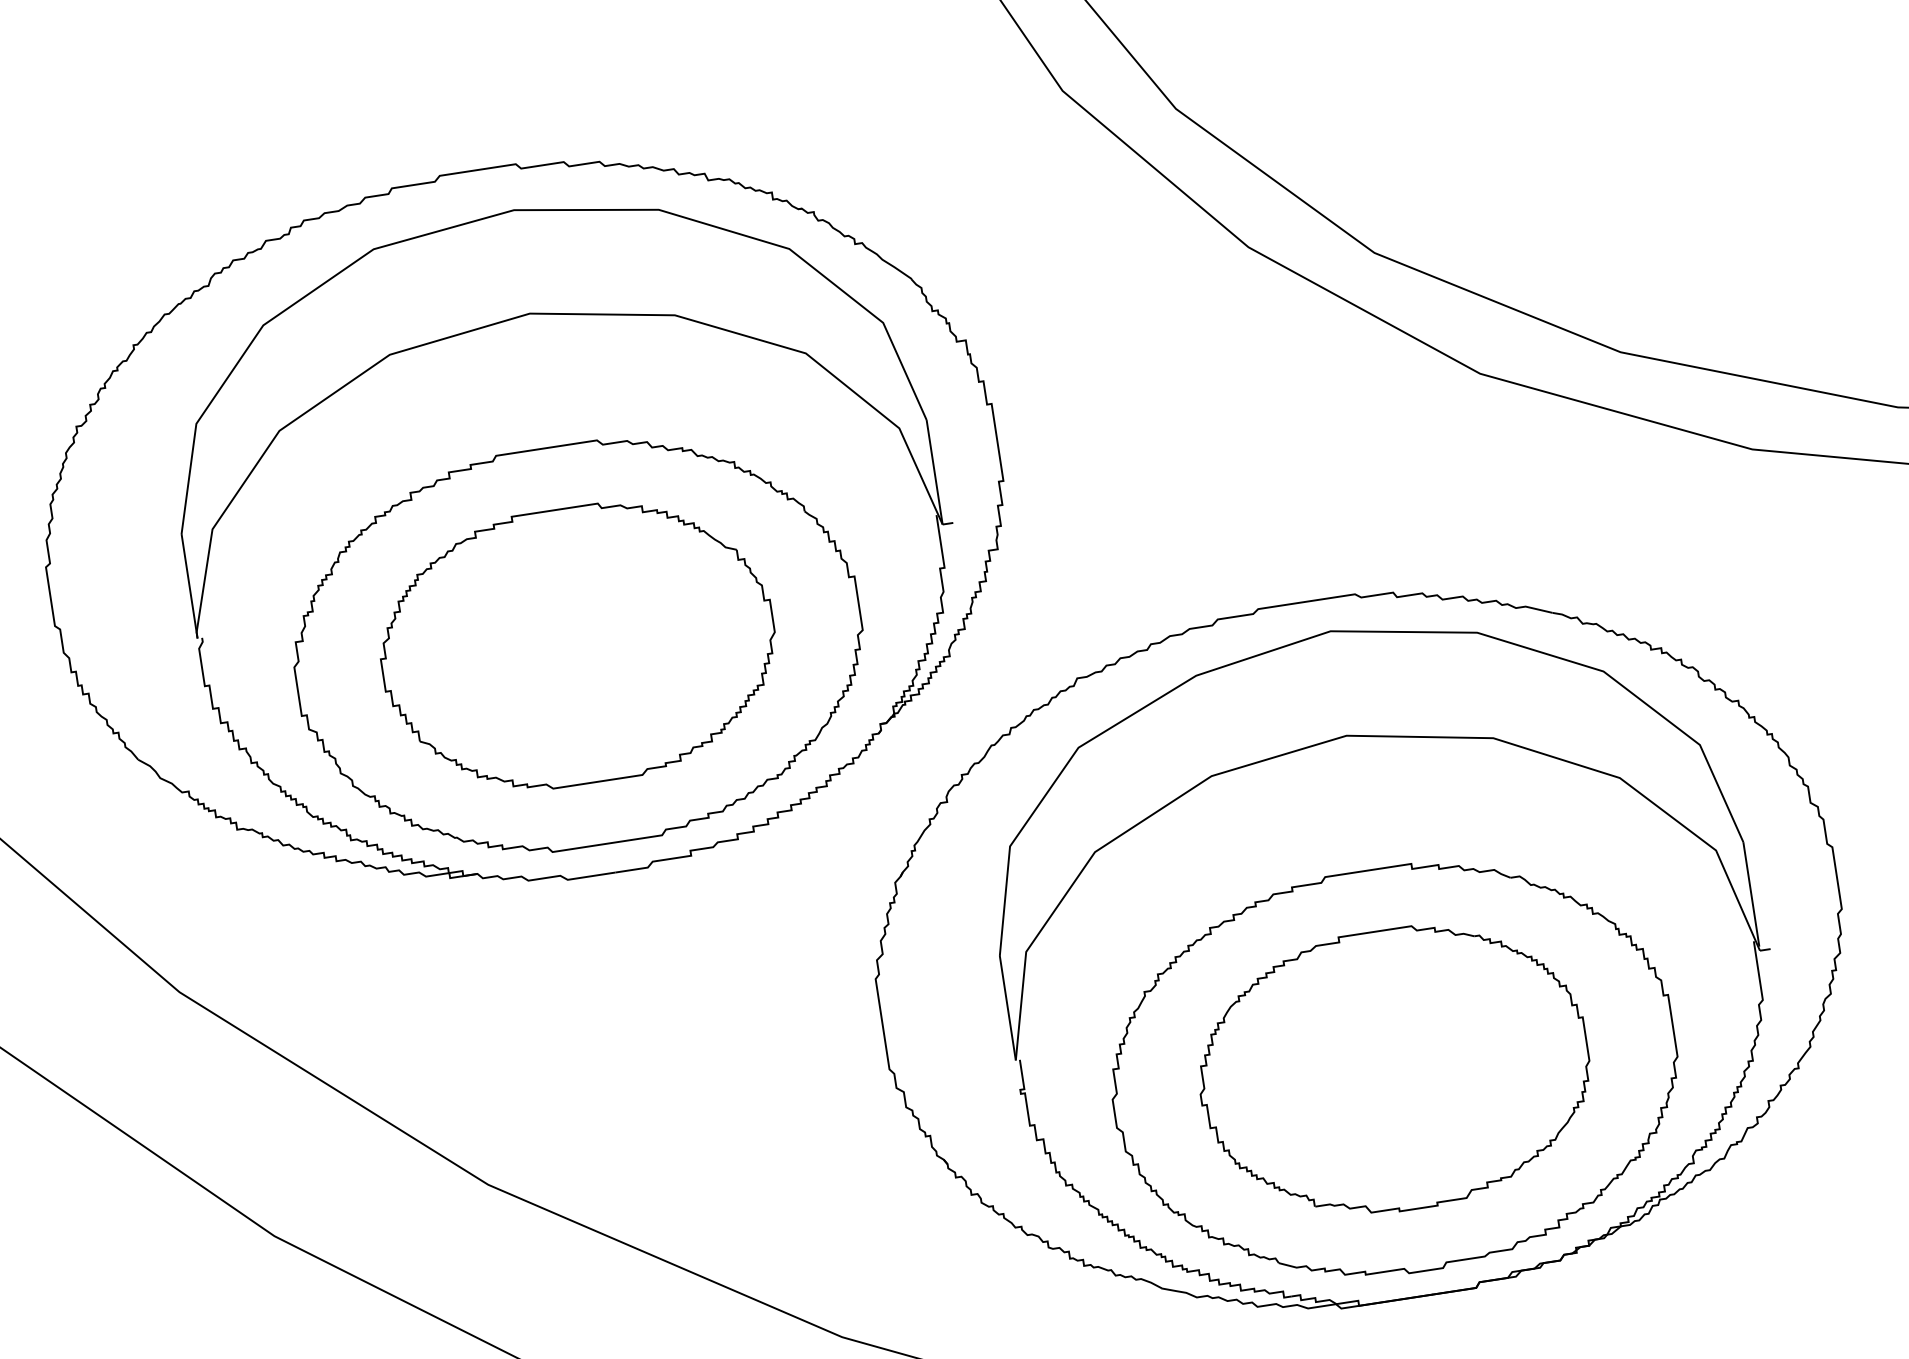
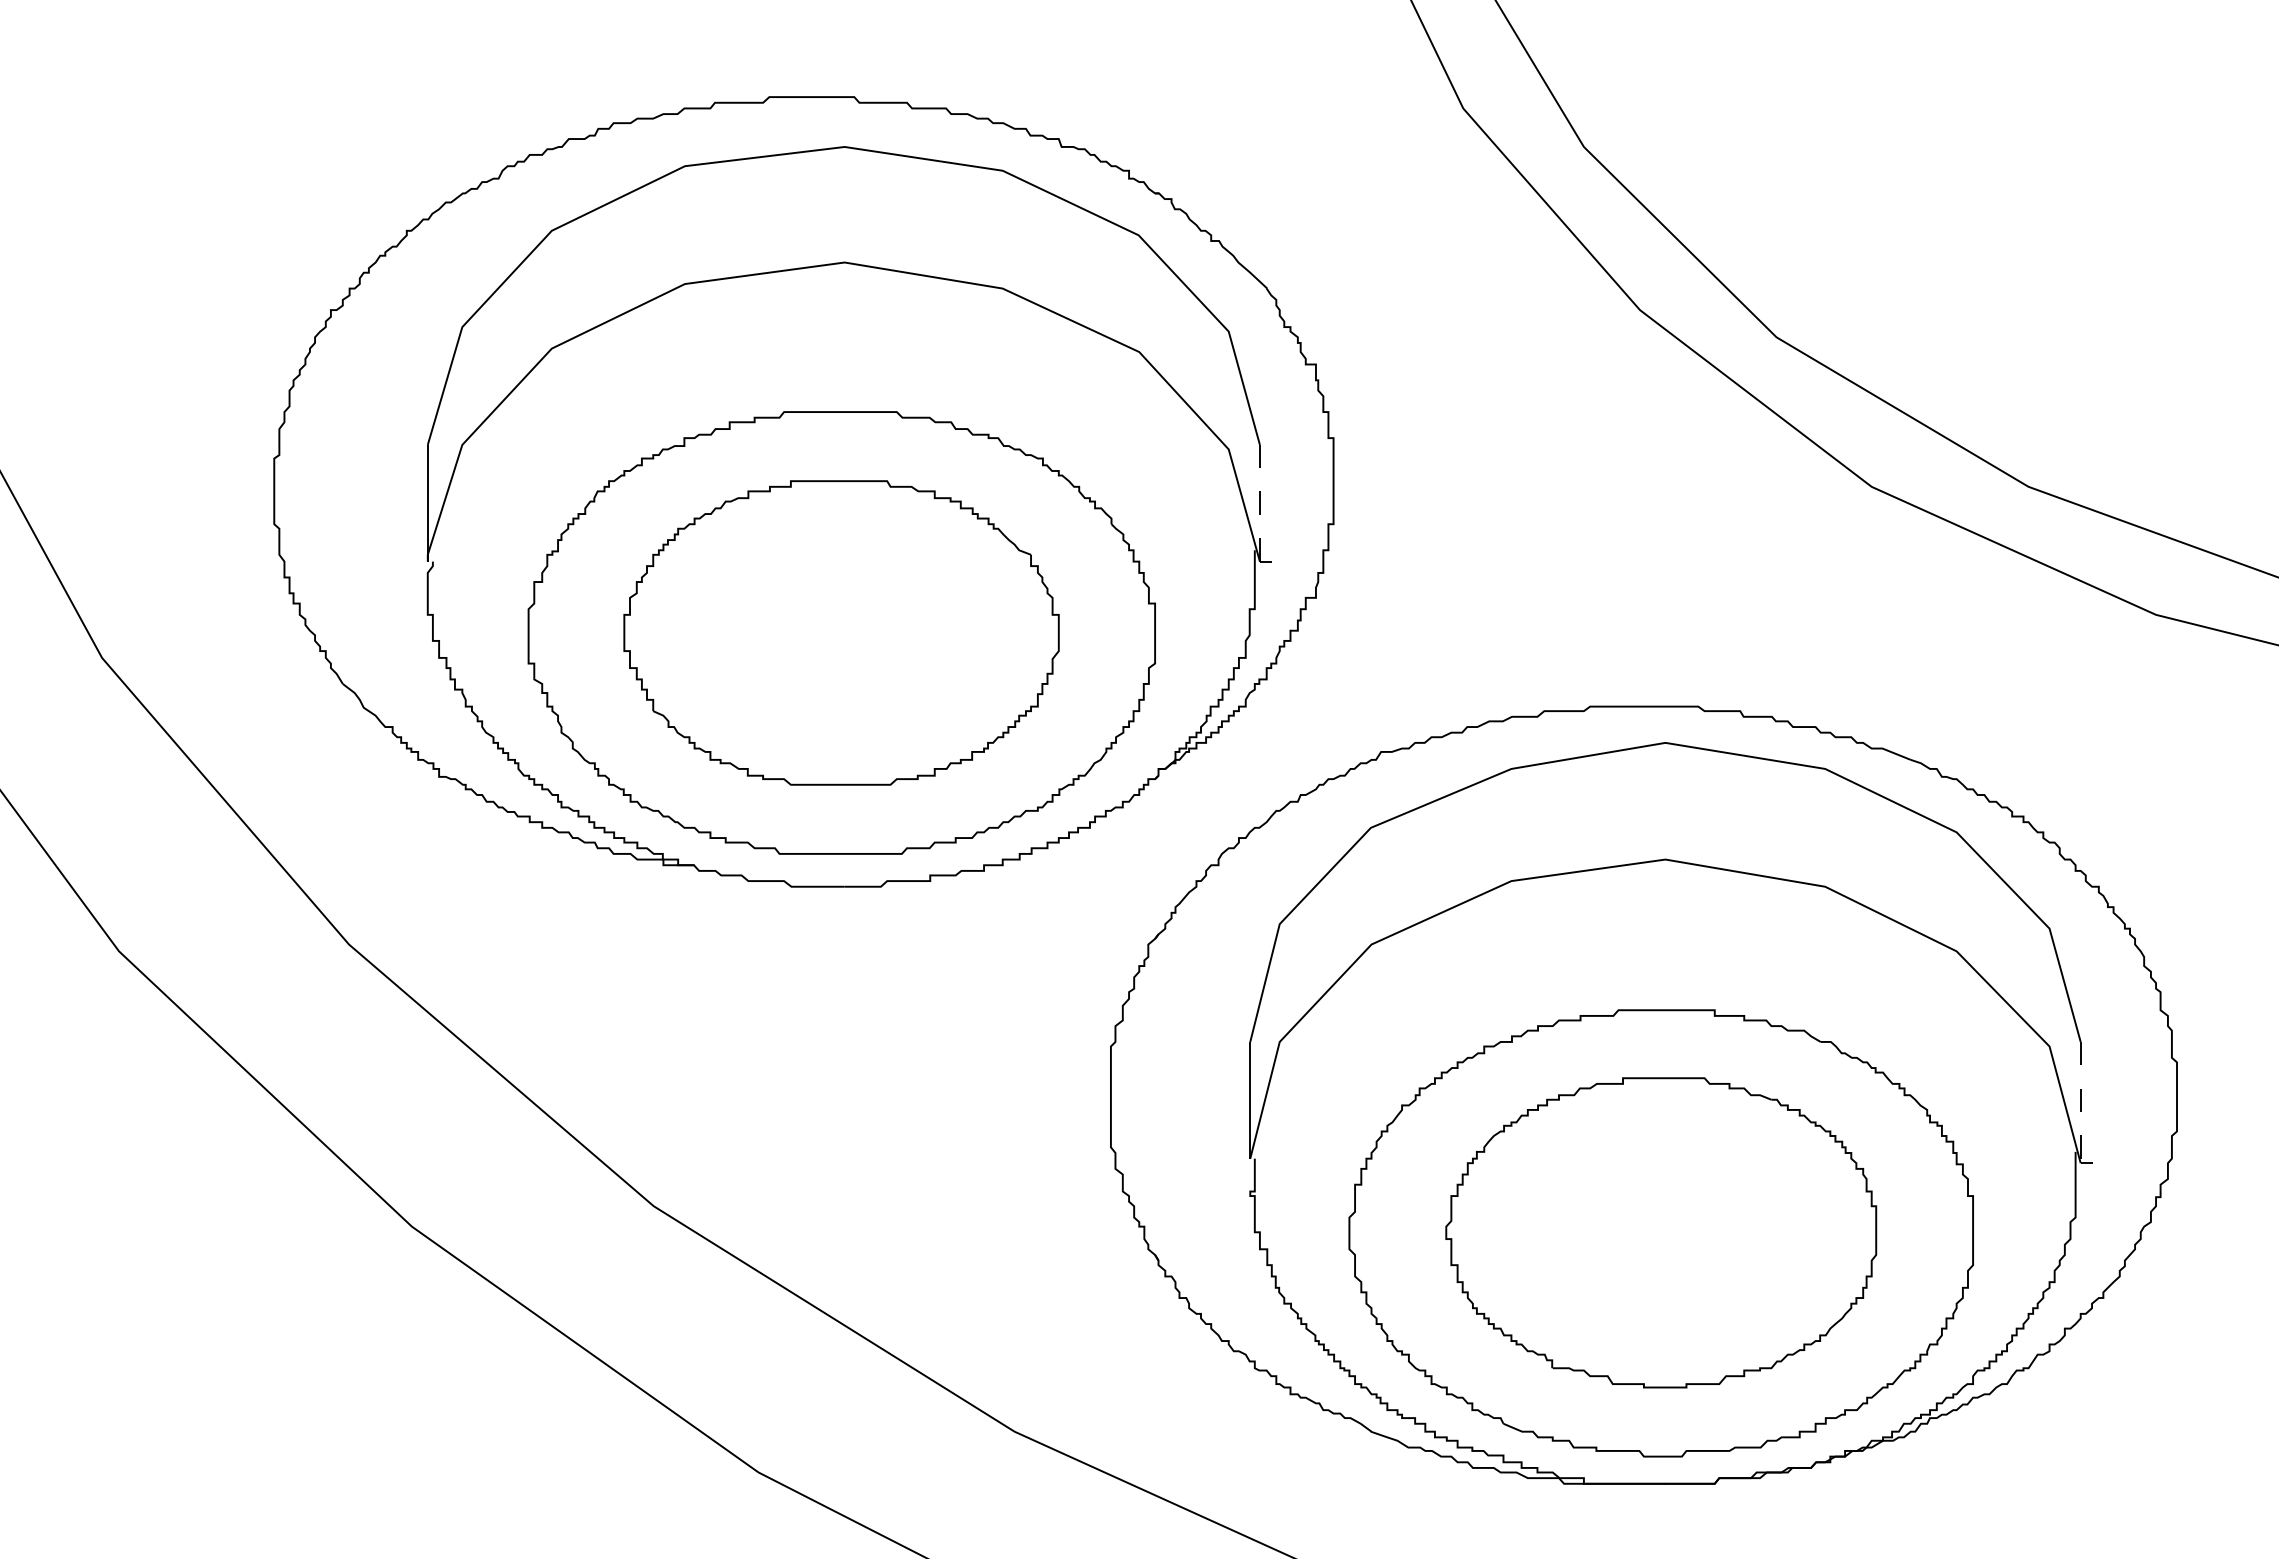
line: (934, 471) -> (1259, 502), solid -> dashed
line: (1751, 893) -> (2080, 1099), solid -> dashed

